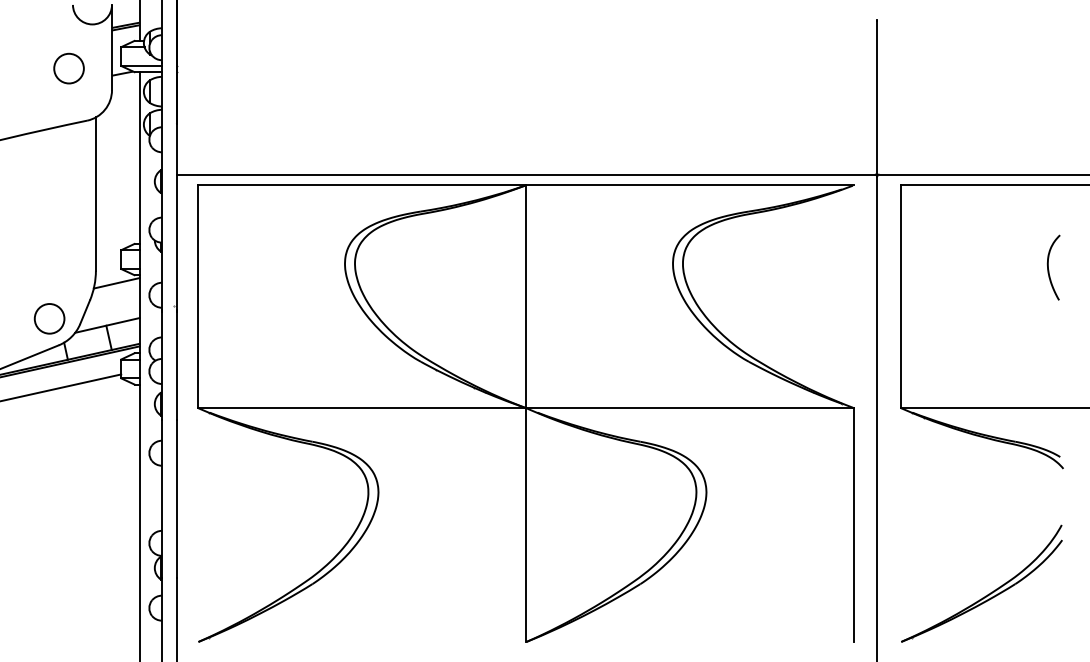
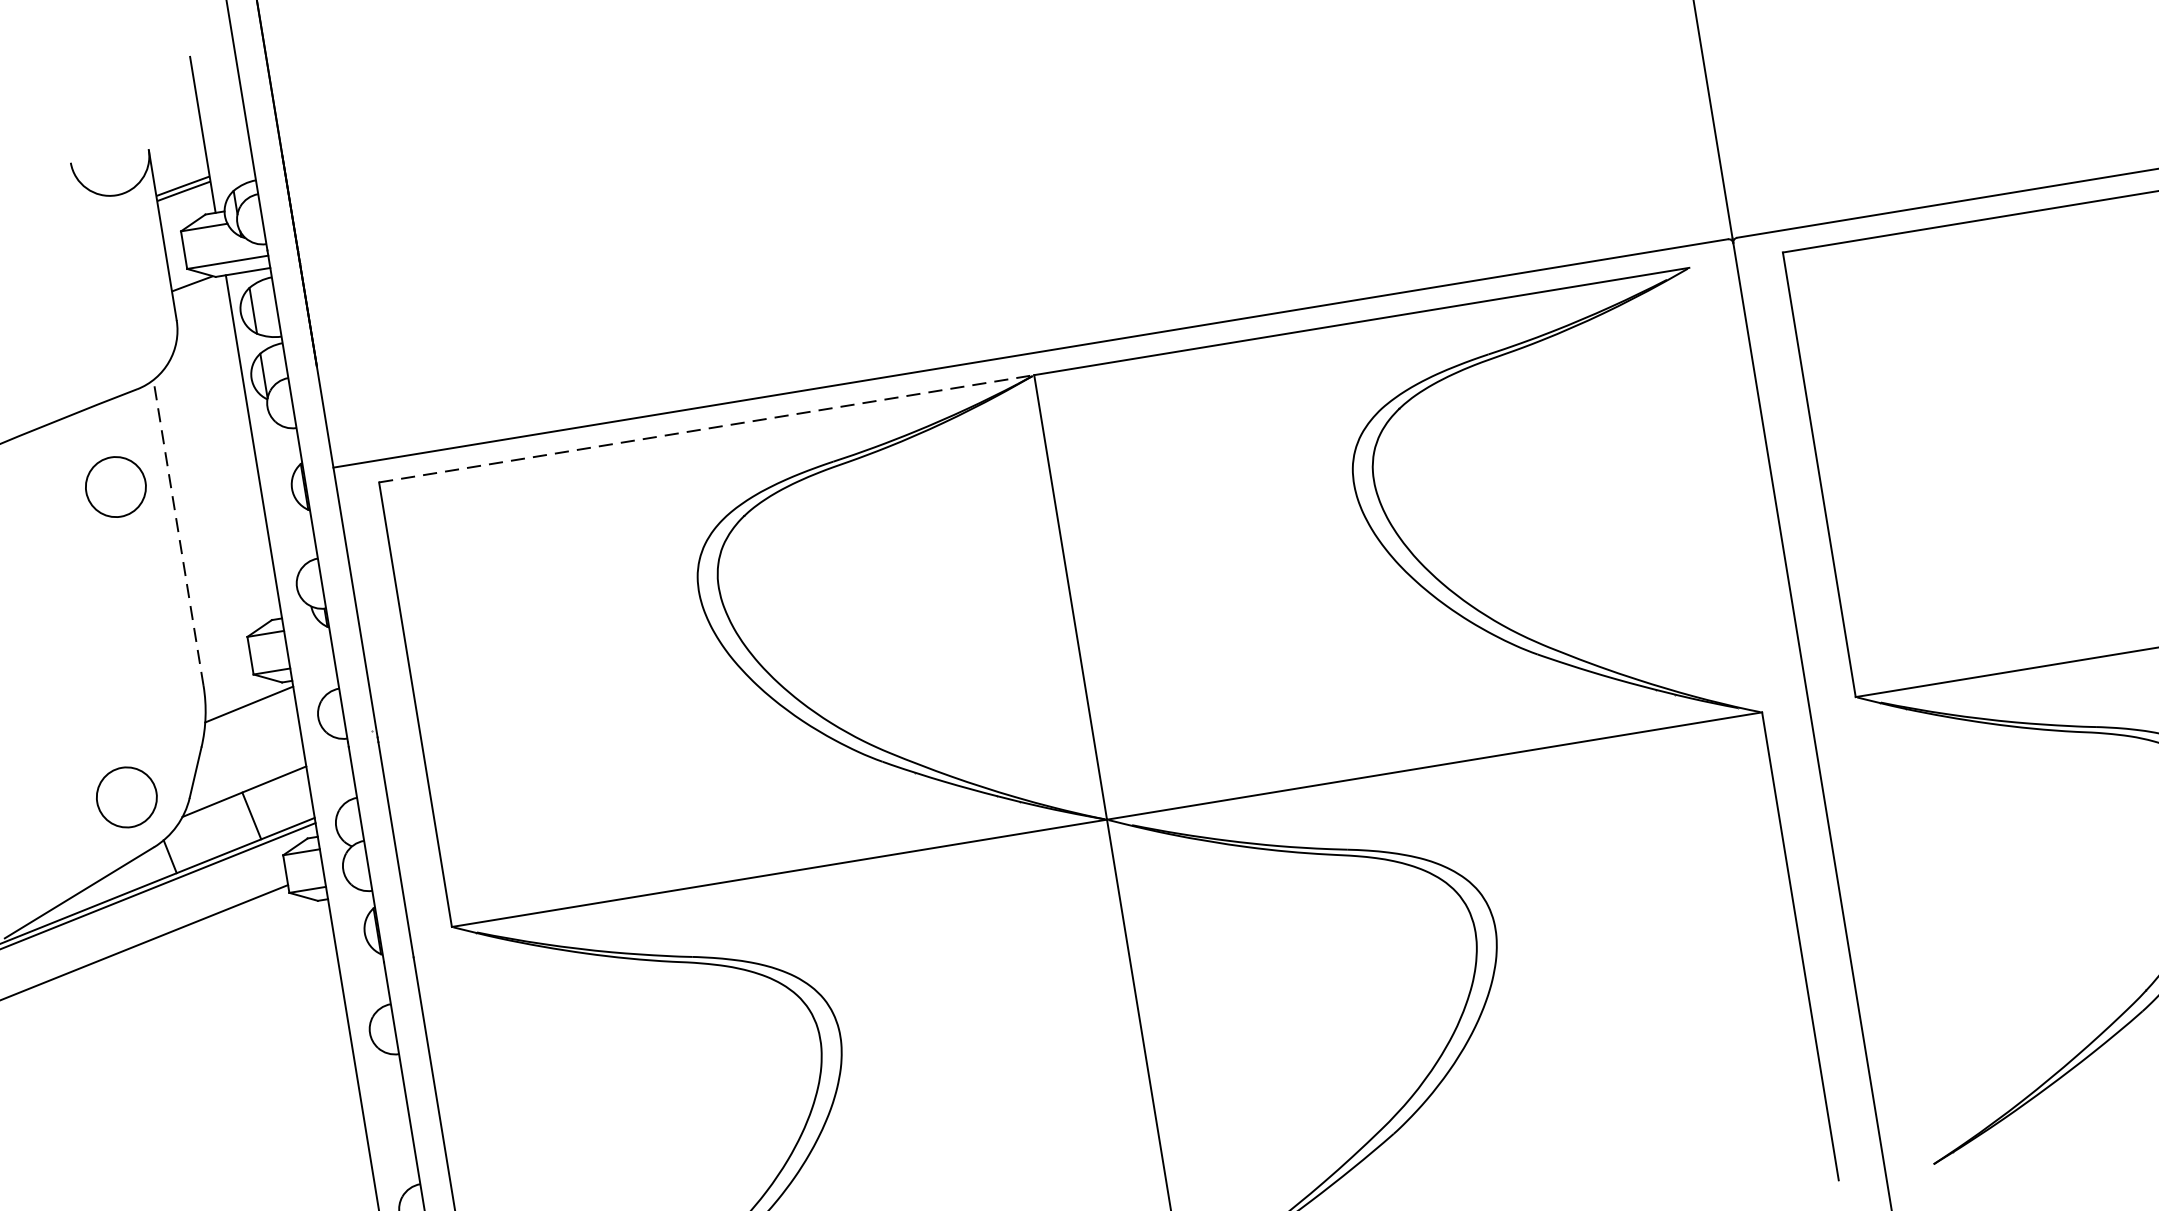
circle: (68, 68) -> (114, 486), moved
line: (361, 185) -> (706, 429), solid -> dashed
line: (95, 194) -> (177, 534), solid -> dashed
curve: (1048, 267) -> (2105, 368), removed

